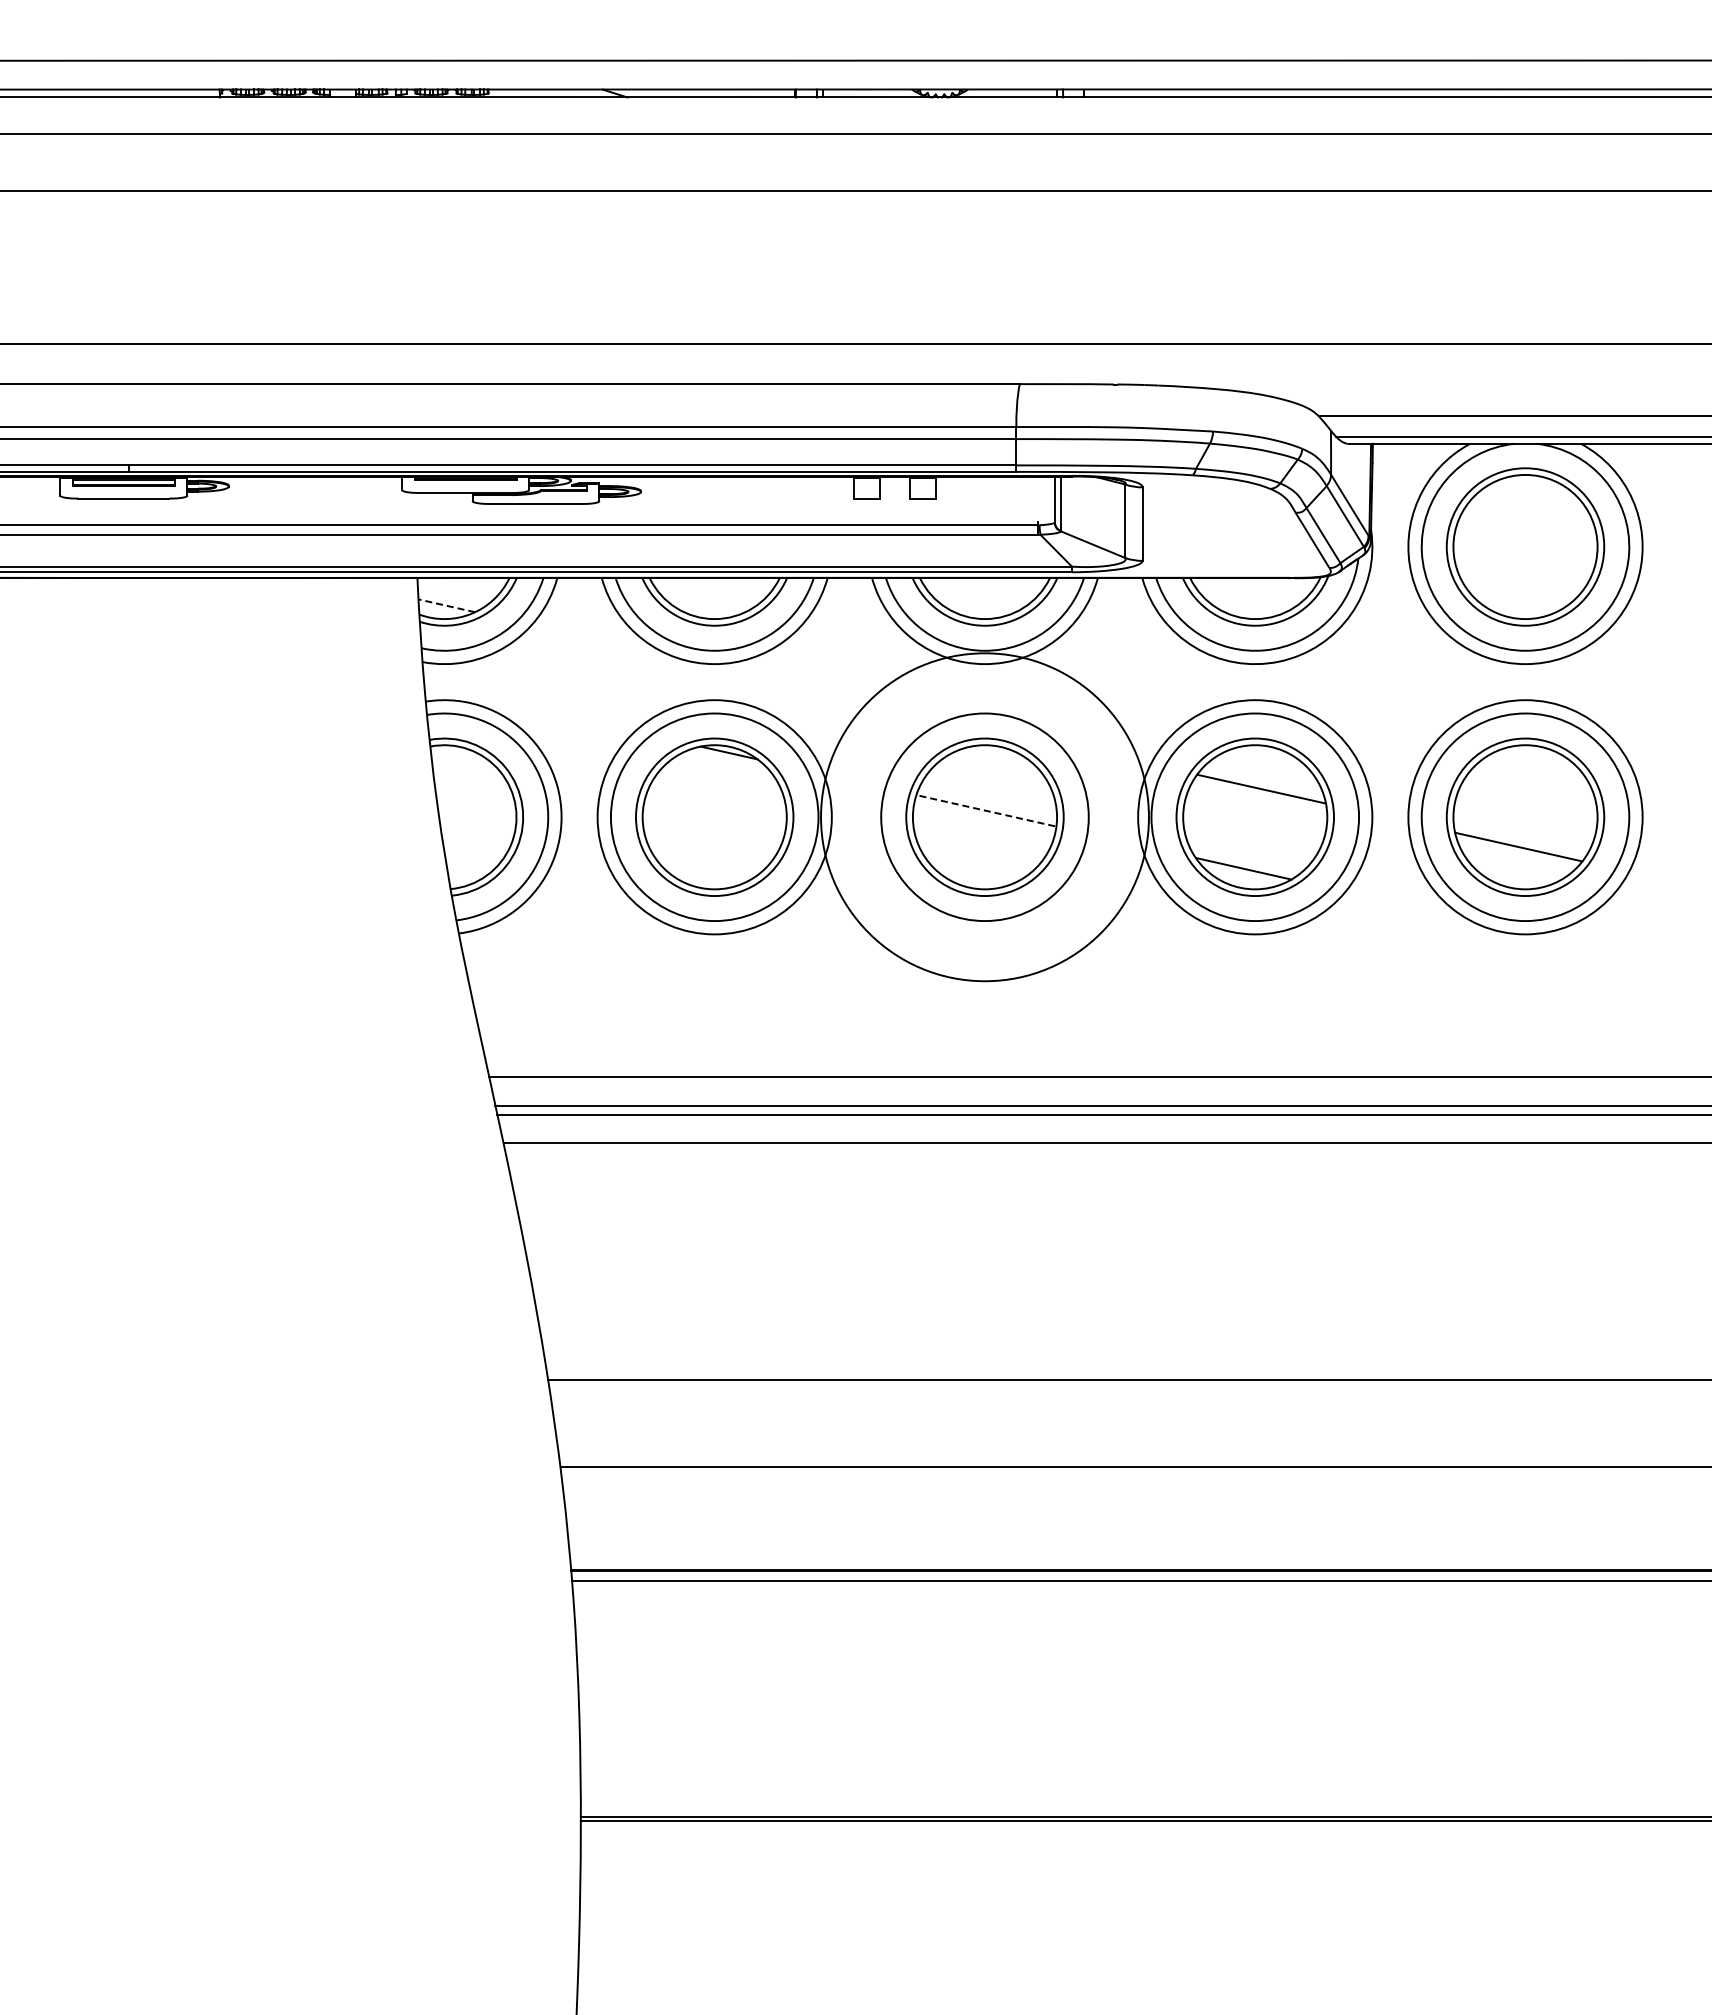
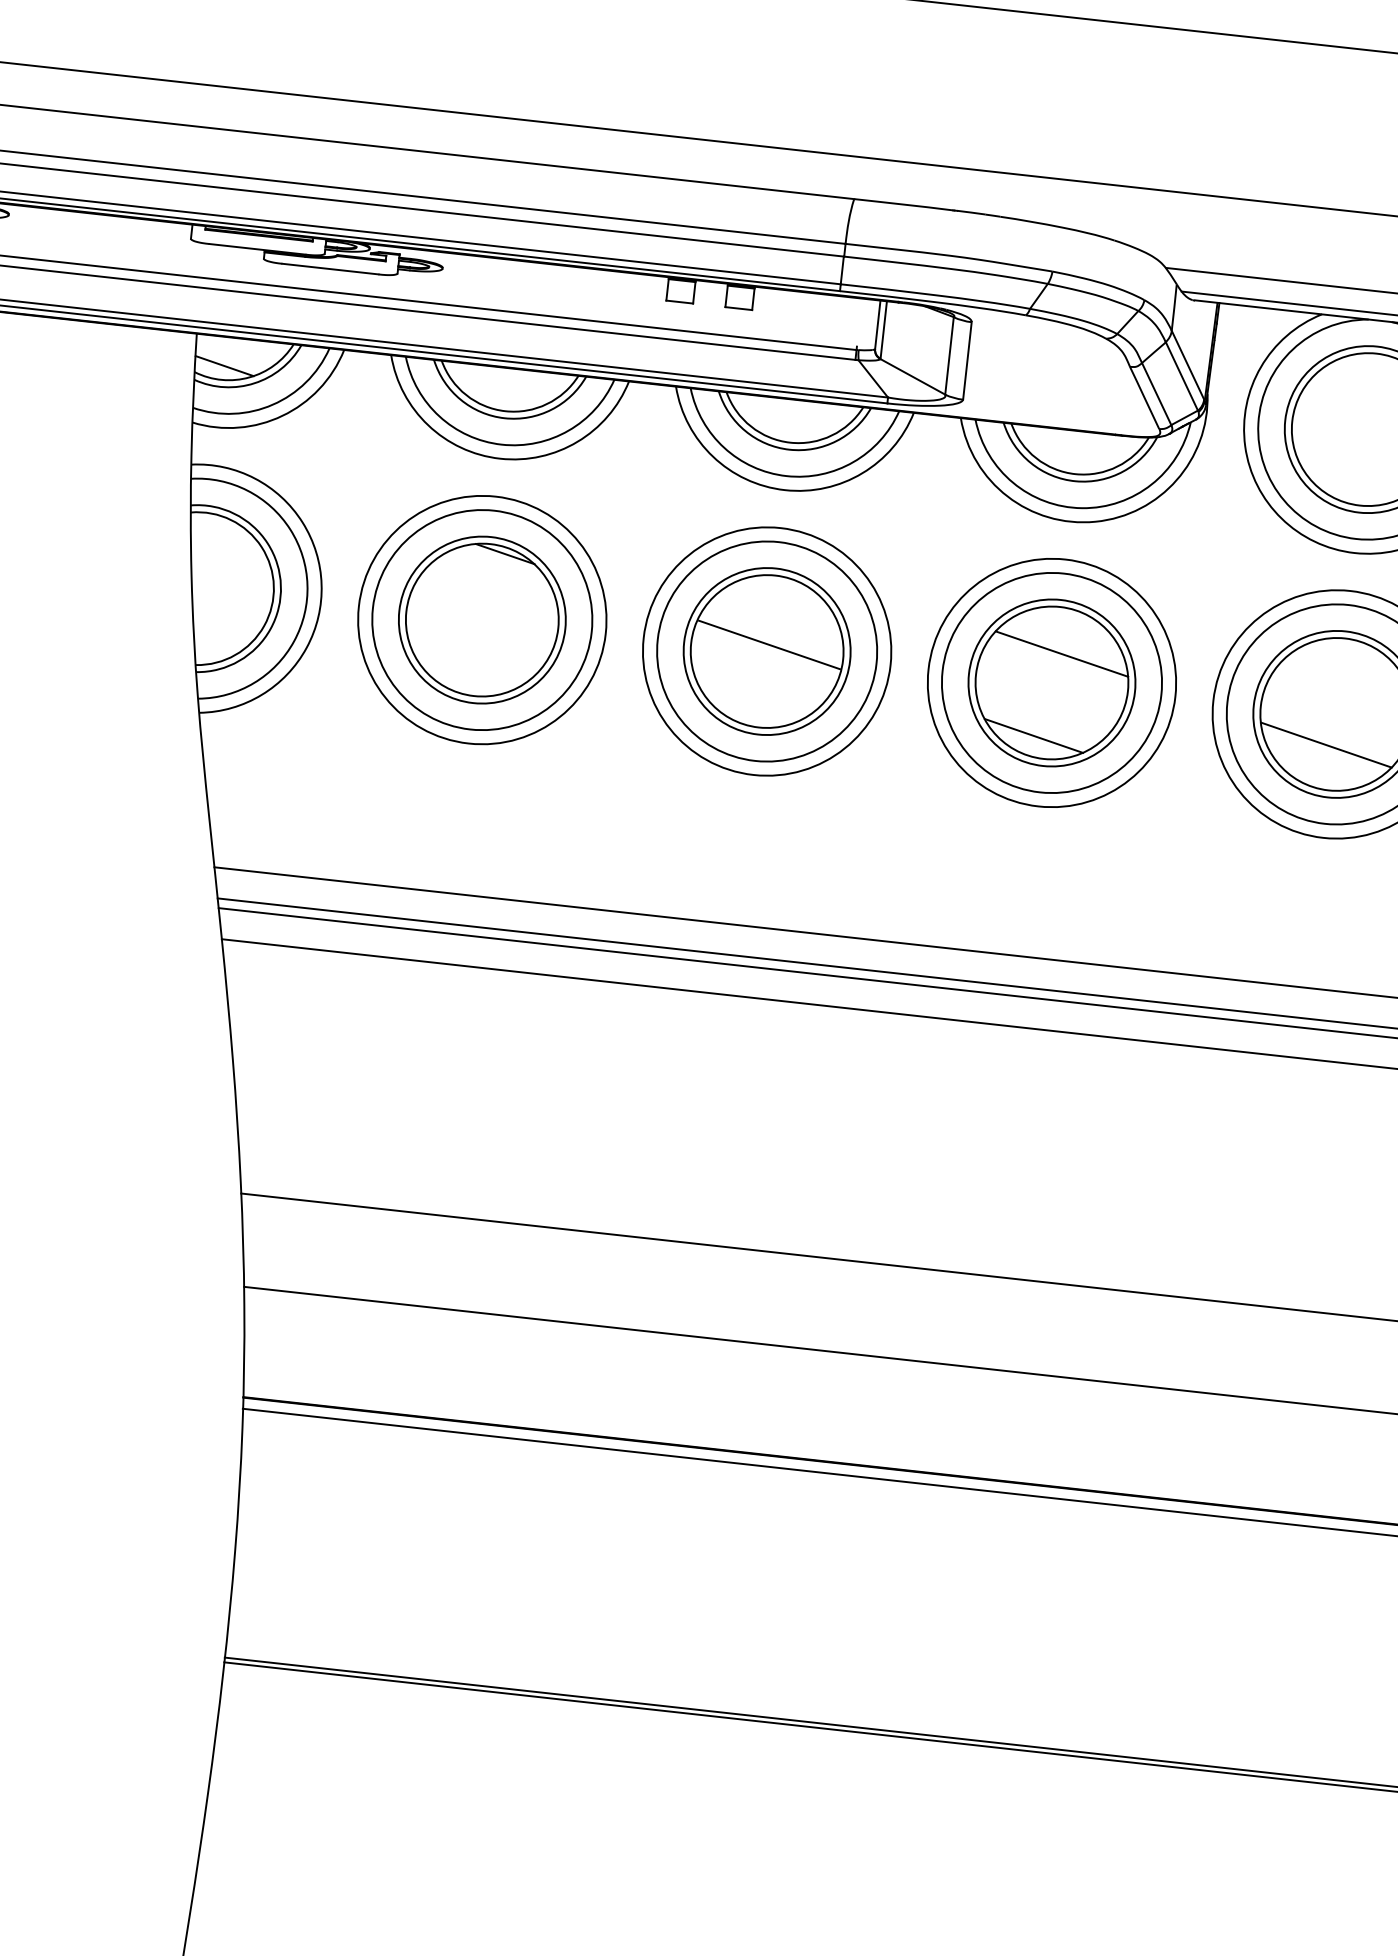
line: (446, 605) -> (224, 365), dashed -> solid
line: (986, 810) -> (769, 644), dashed -> solid
circle: (984, 817) -> (766, 651), size x0.71

